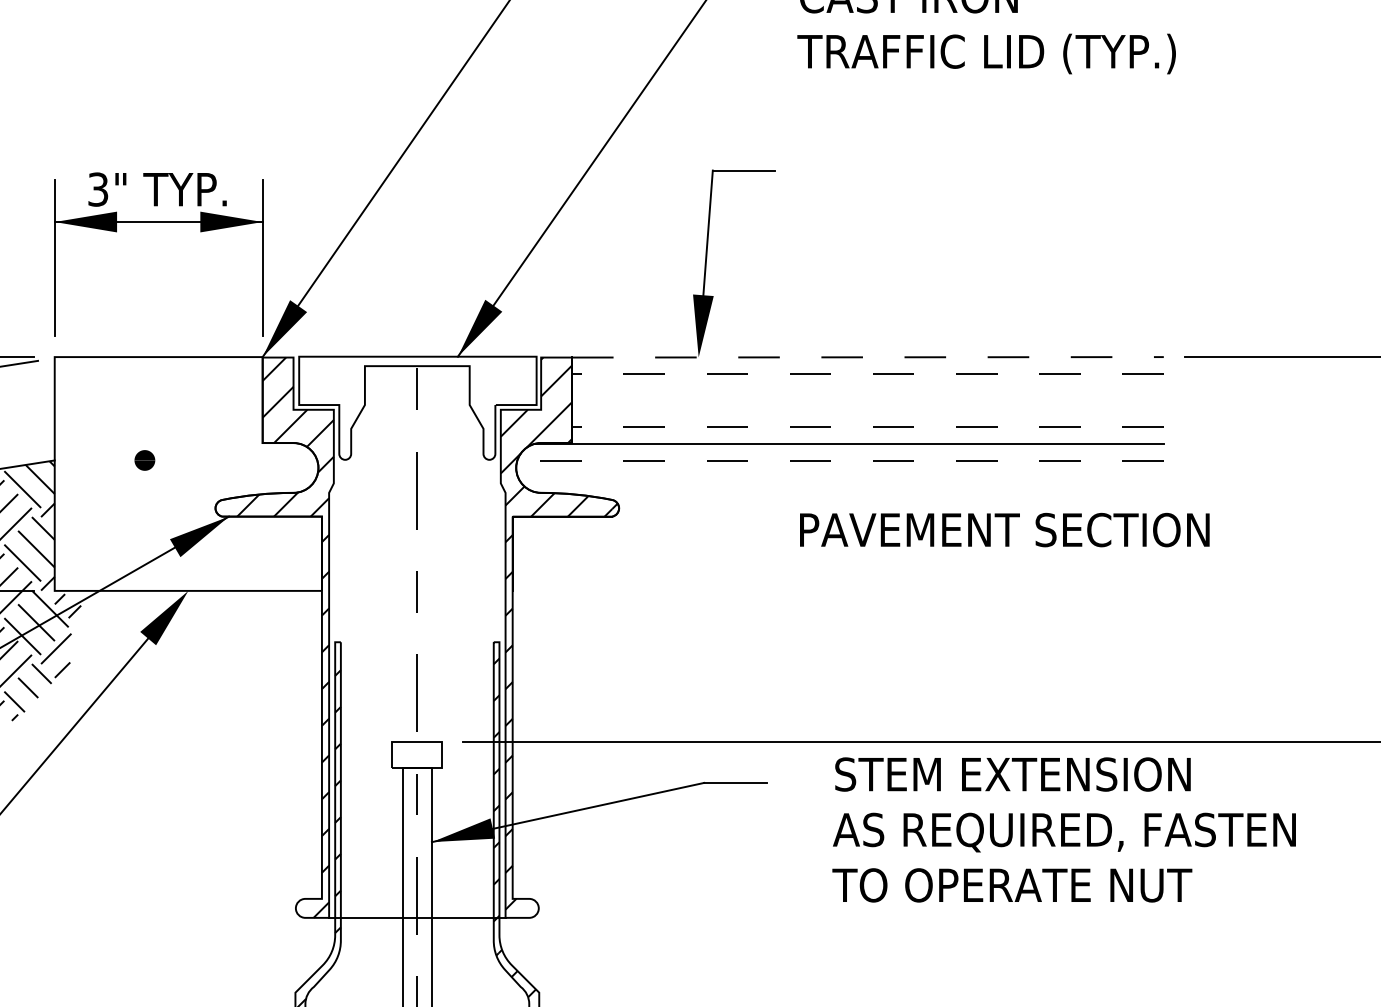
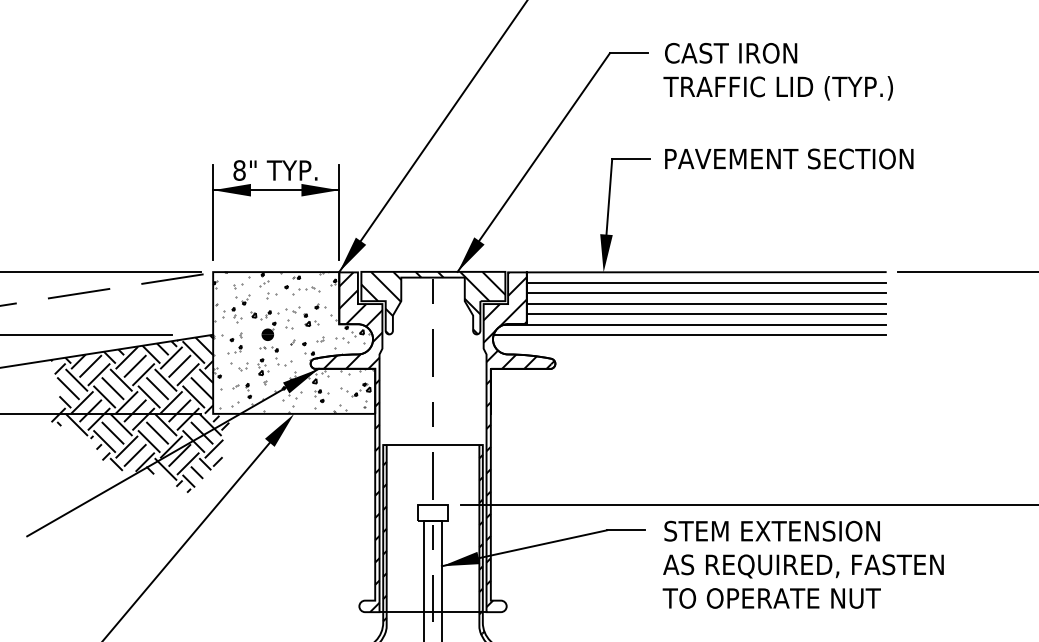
text: (98, 189) -> (239, 170), 3" -> 8"
line: (868, 357) -> (706, 272), dashed -> solid
line: (866, 374) -> (705, 282), dashed -> solid
line: (866, 392) -> (705, 293), added
hatch: (418, 407) -> (433, 302), added
line: (866, 408) -> (705, 303), added
line: (866, 426) -> (705, 314), dashed -> solid
line: (840, 461) -> (689, 335), dashed -> solid
hatch: (185, 471) -> (292, 341), added
text: (1005, 529) -> (789, 158), moved
line: (416, 643) -> (432, 445), added
text: (1062, 829) -> (802, 564), moved

